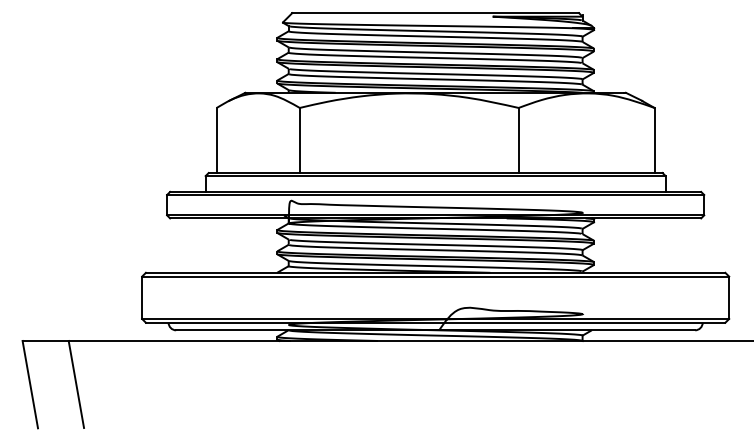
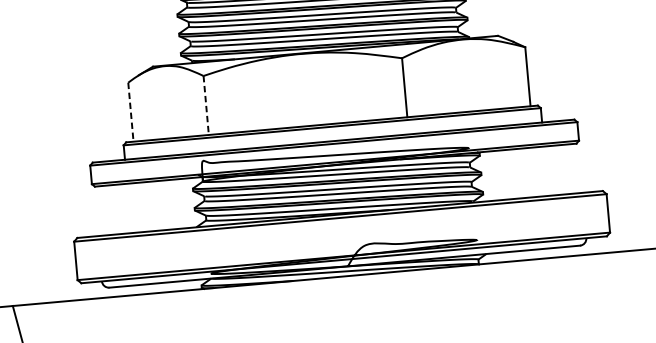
line: (216, 140) -> (130, 112), solid -> dashed
line: (299, 140) -> (205, 105), solid -> dashed

